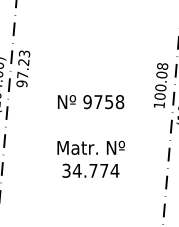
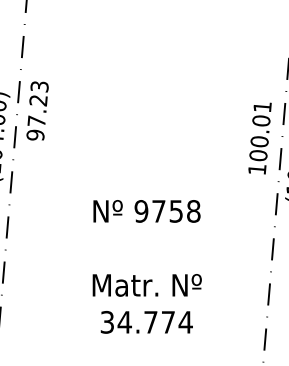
text: (162, 66) -> (262, 107), 100.08 -> 100.01
text: (90, 136) -> (146, 266), moved

